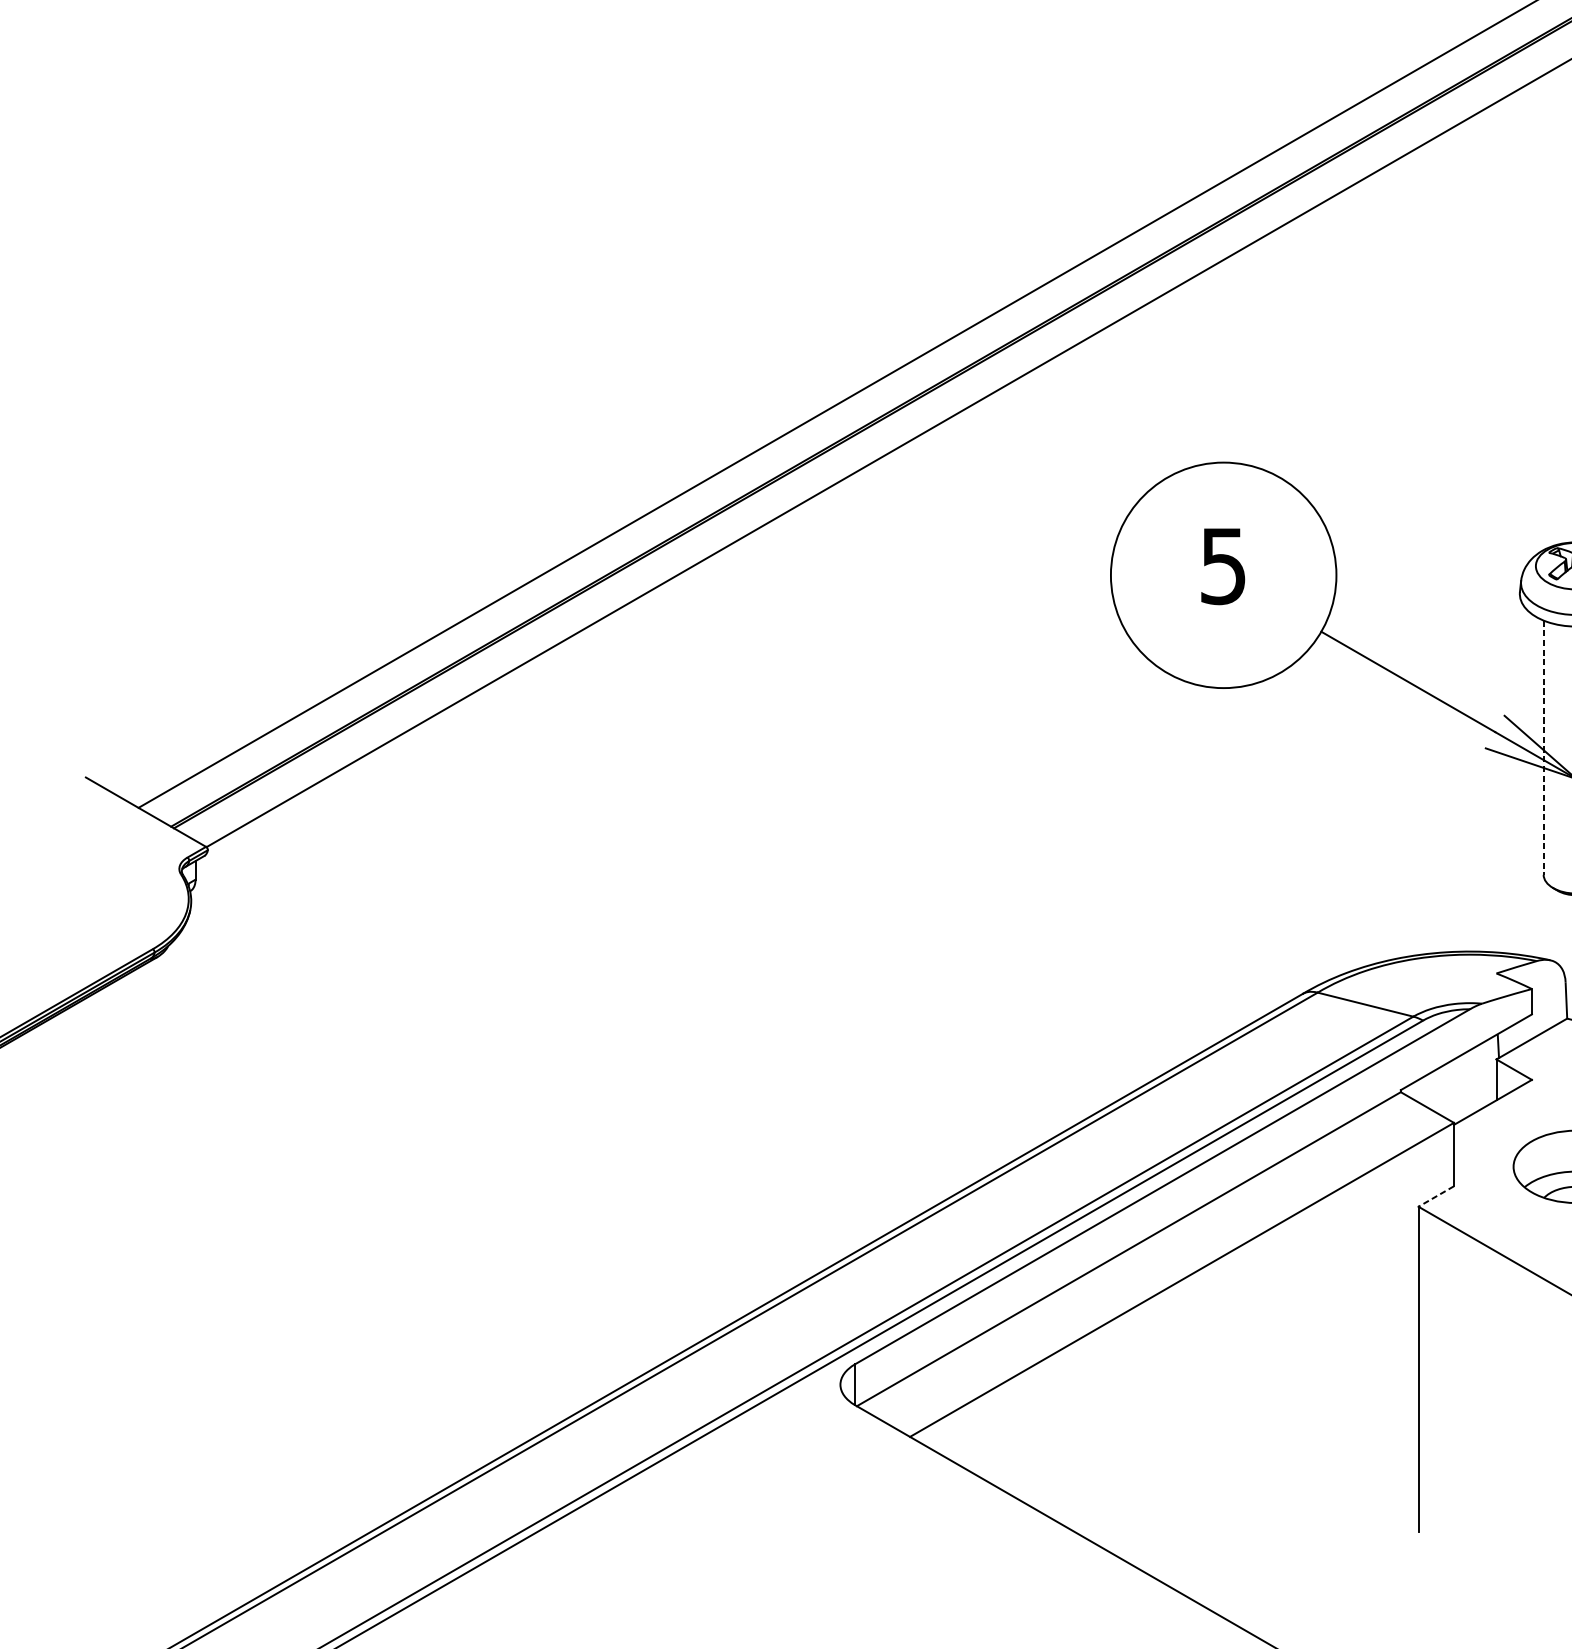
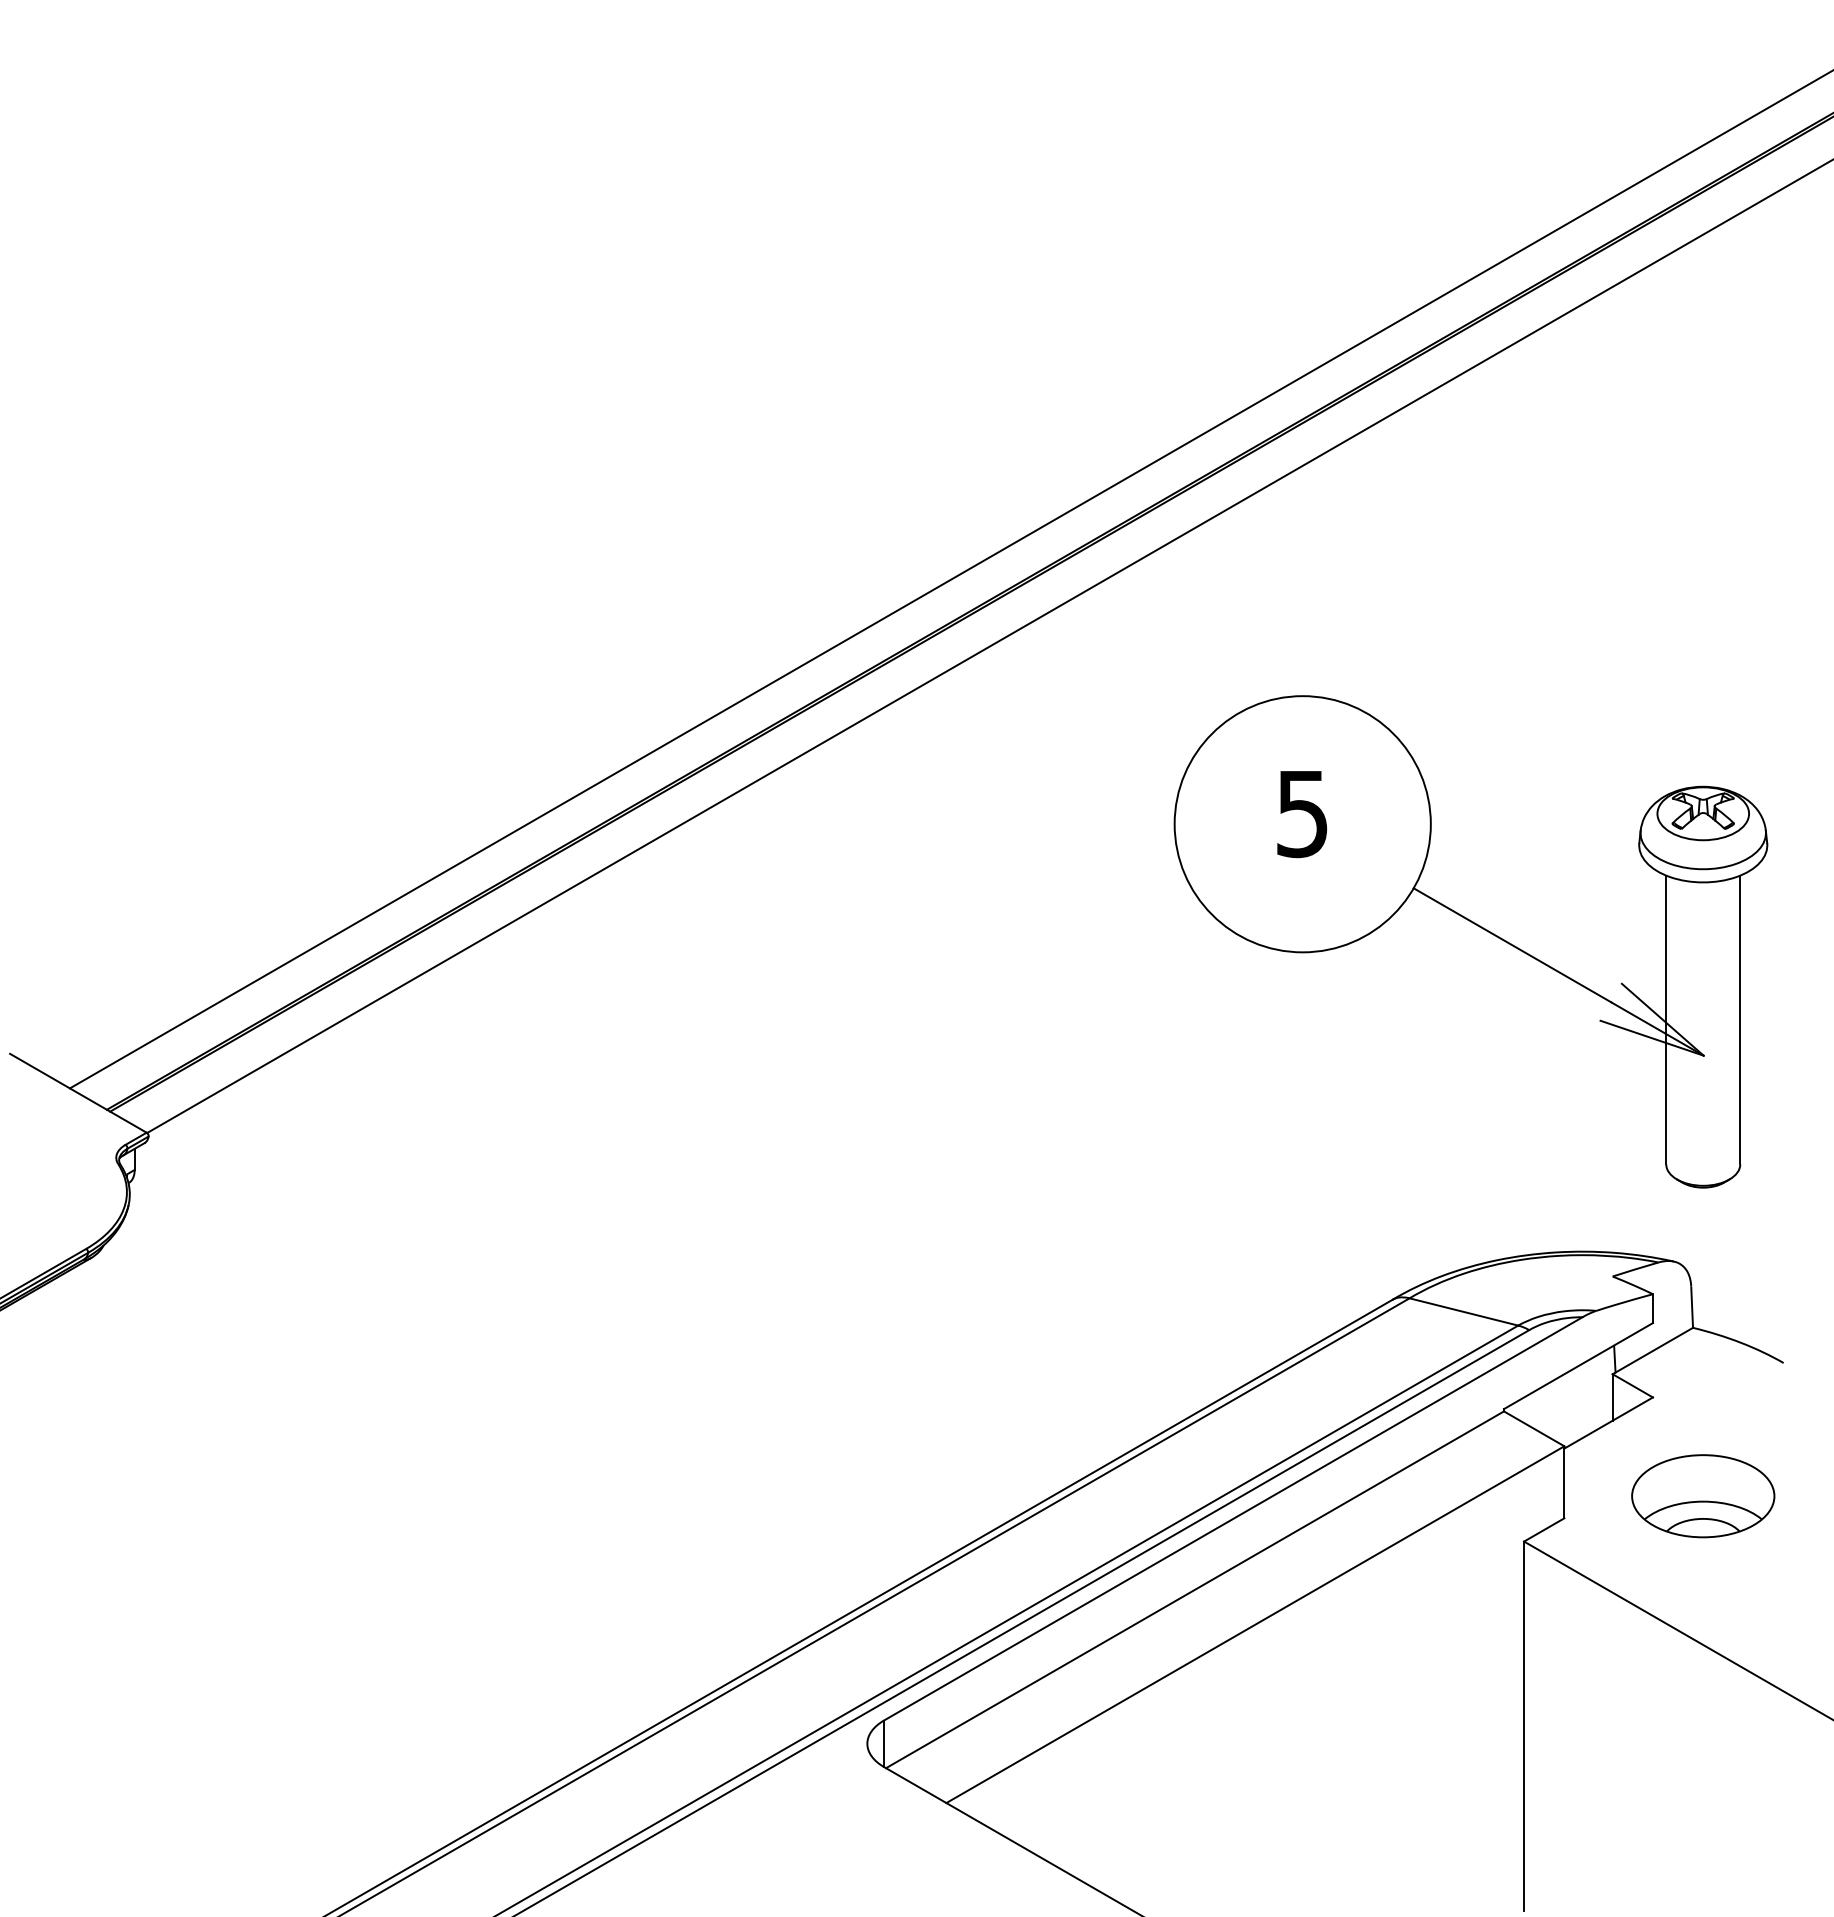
line: (1543, 748) -> (1666, 1020), dashed -> solid
line: (1435, 1197) -> (1543, 1530), dashed -> solid

